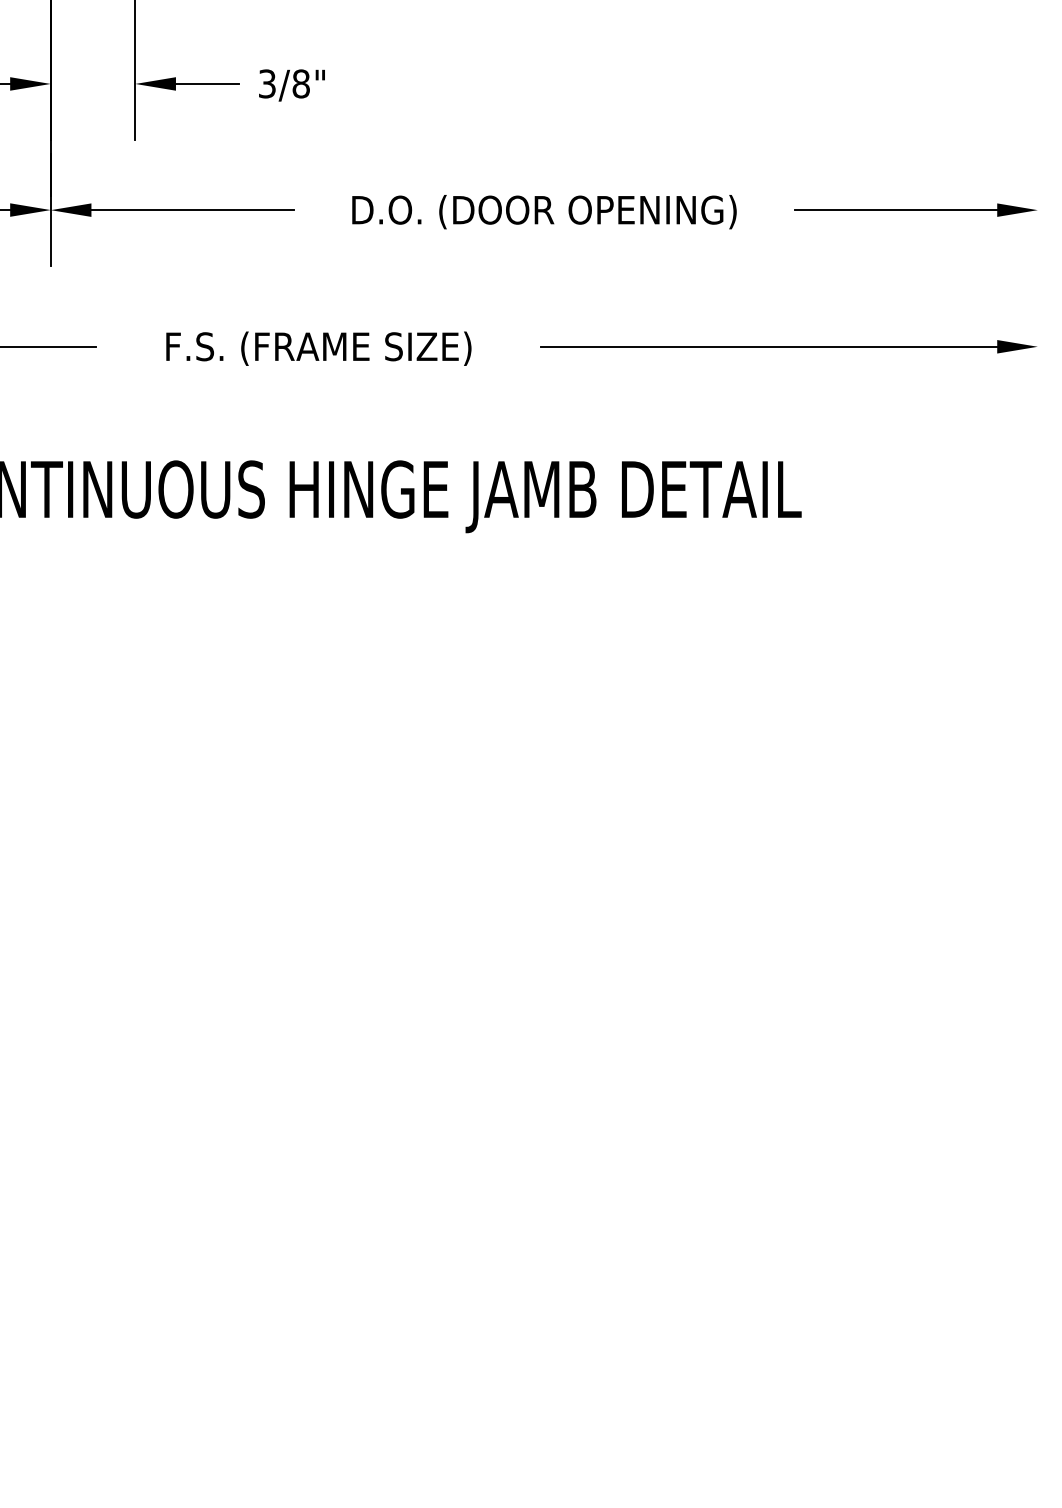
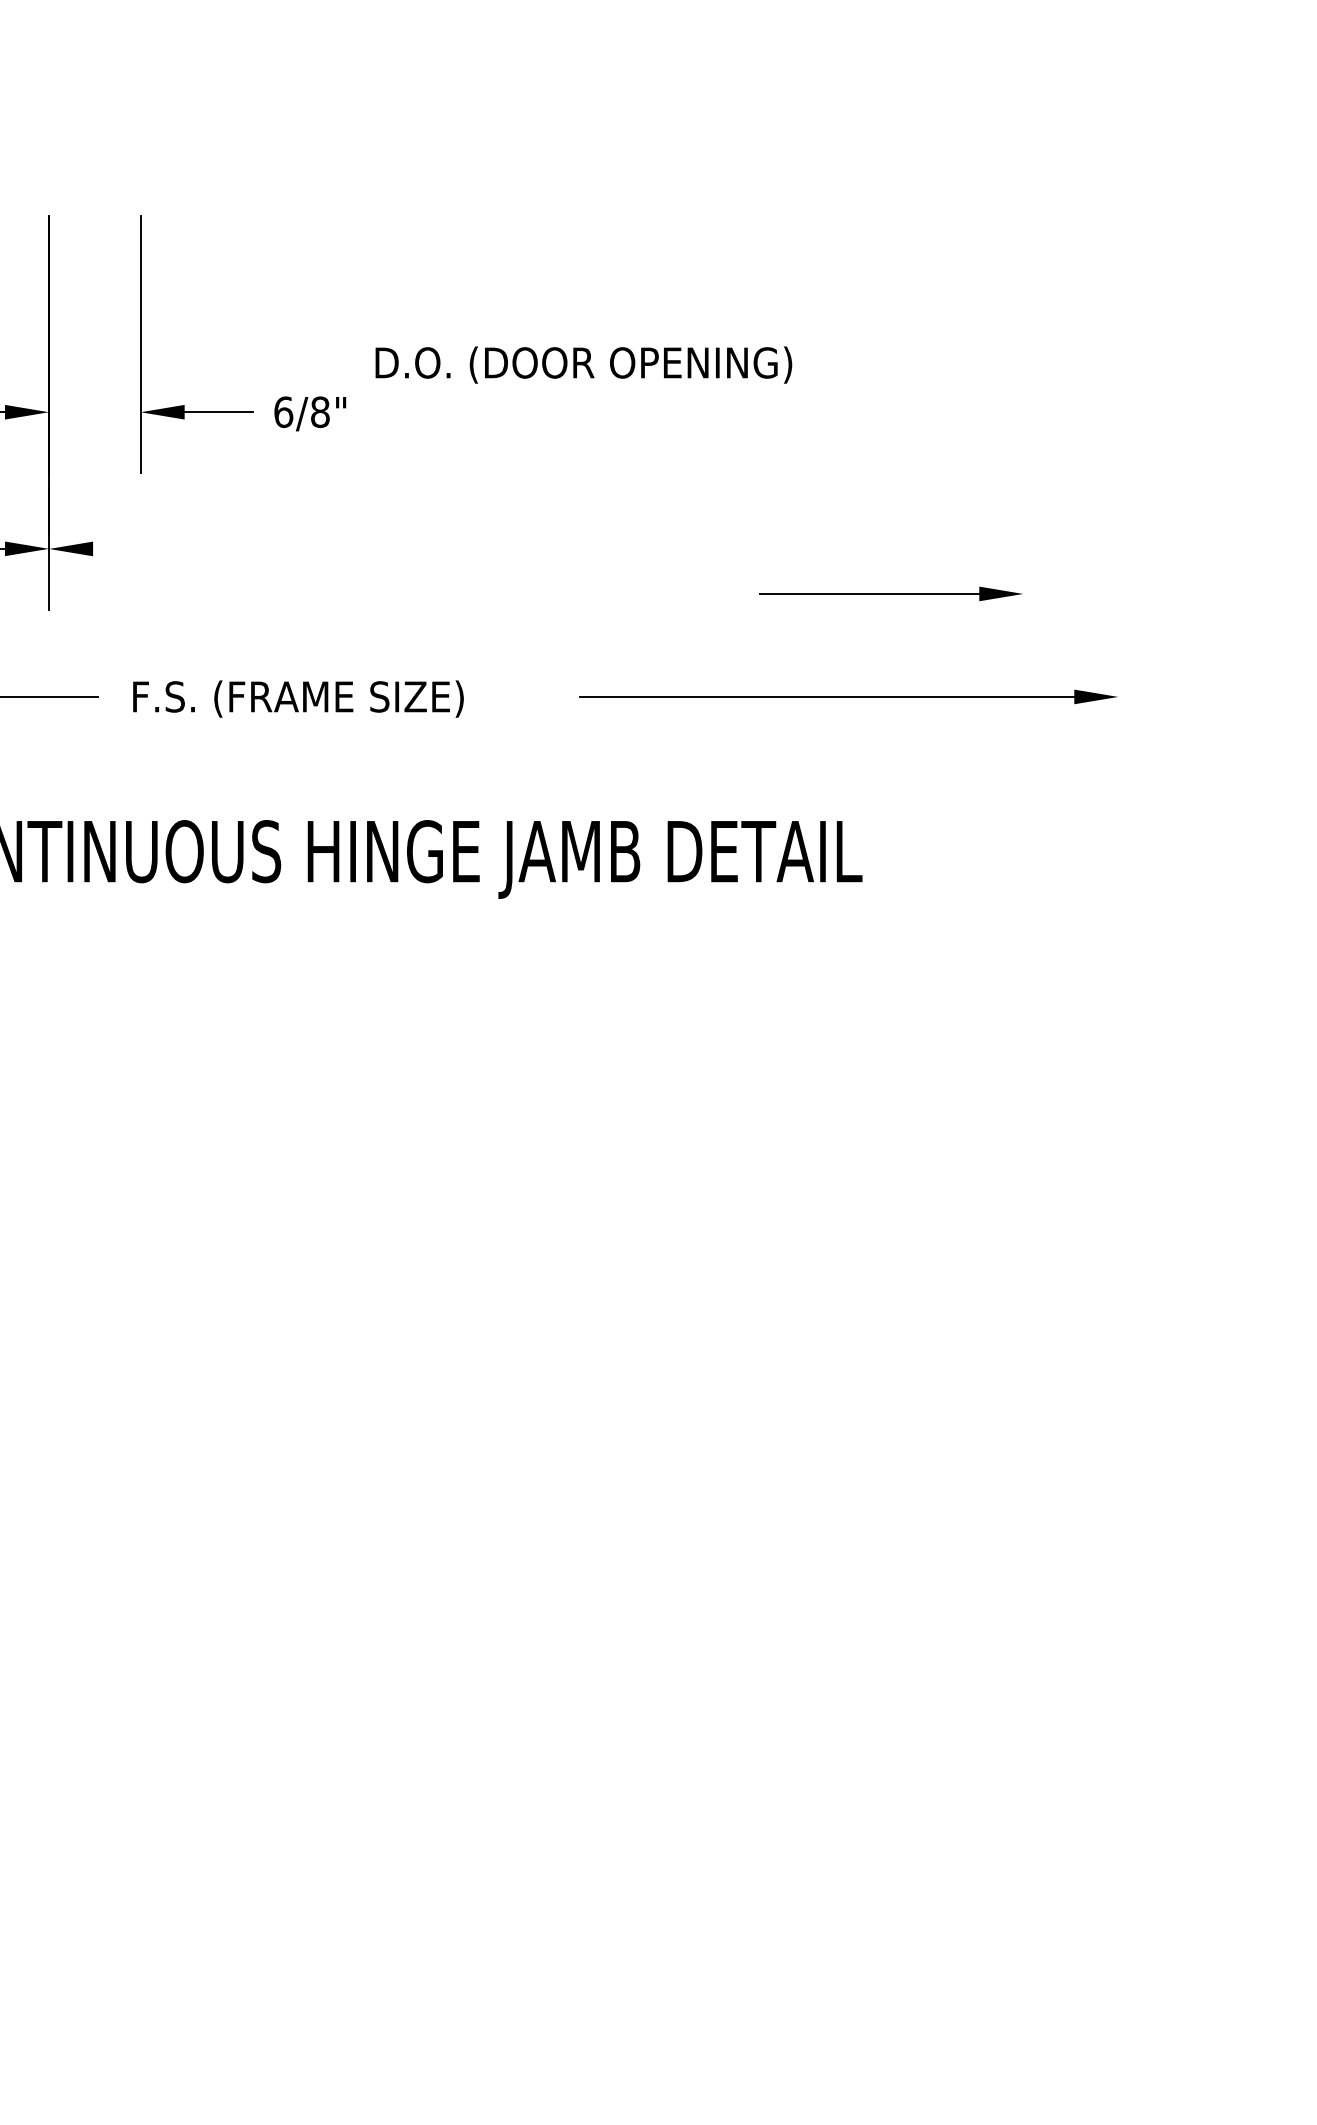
text: (267, 83) -> (283, 411), 3/8" -> 6/8"
line: (192, 209) -> (202, 548), removed
part: (915, 209) -> (890, 593), moved
text: (544, 211) -> (583, 364), moved
text: (318, 348) -> (298, 698), moved

